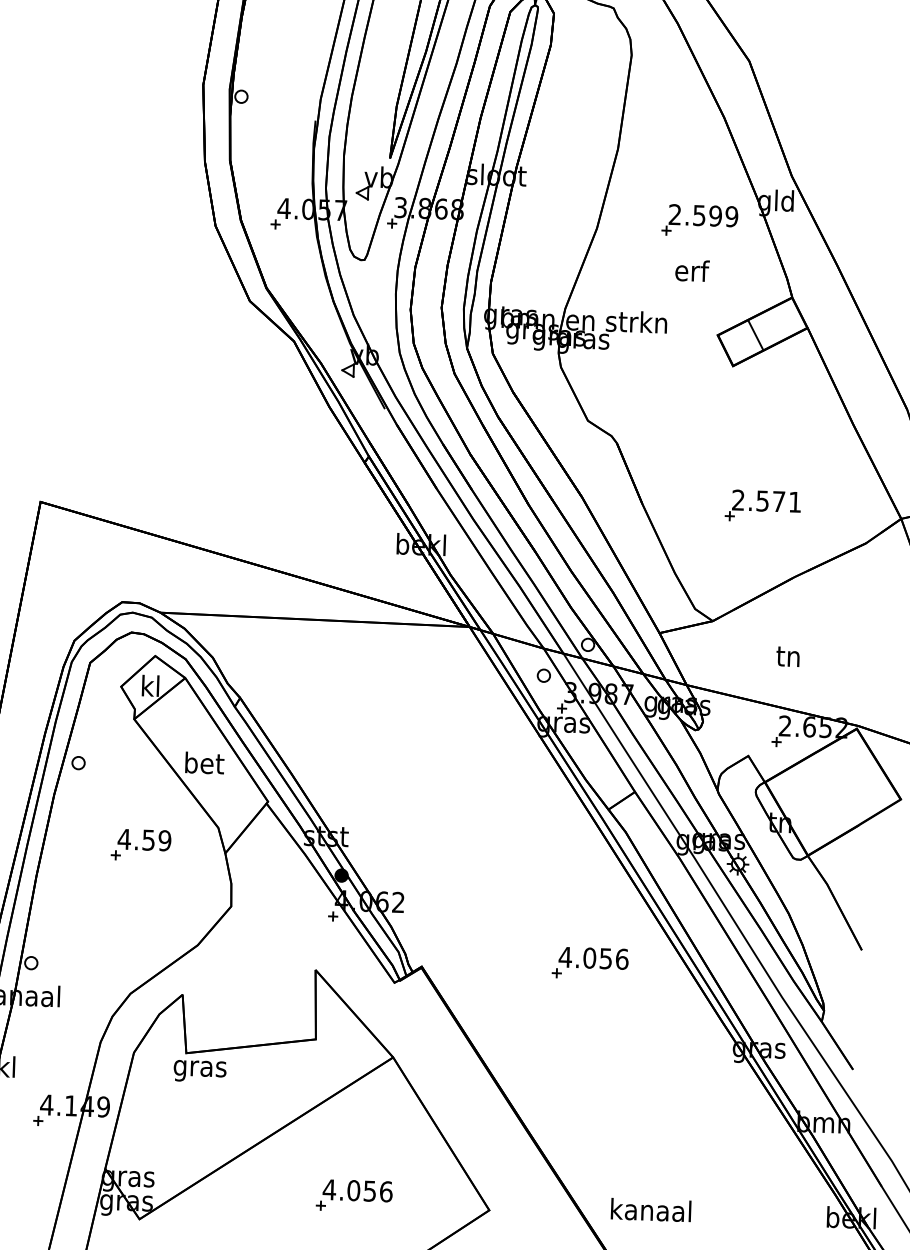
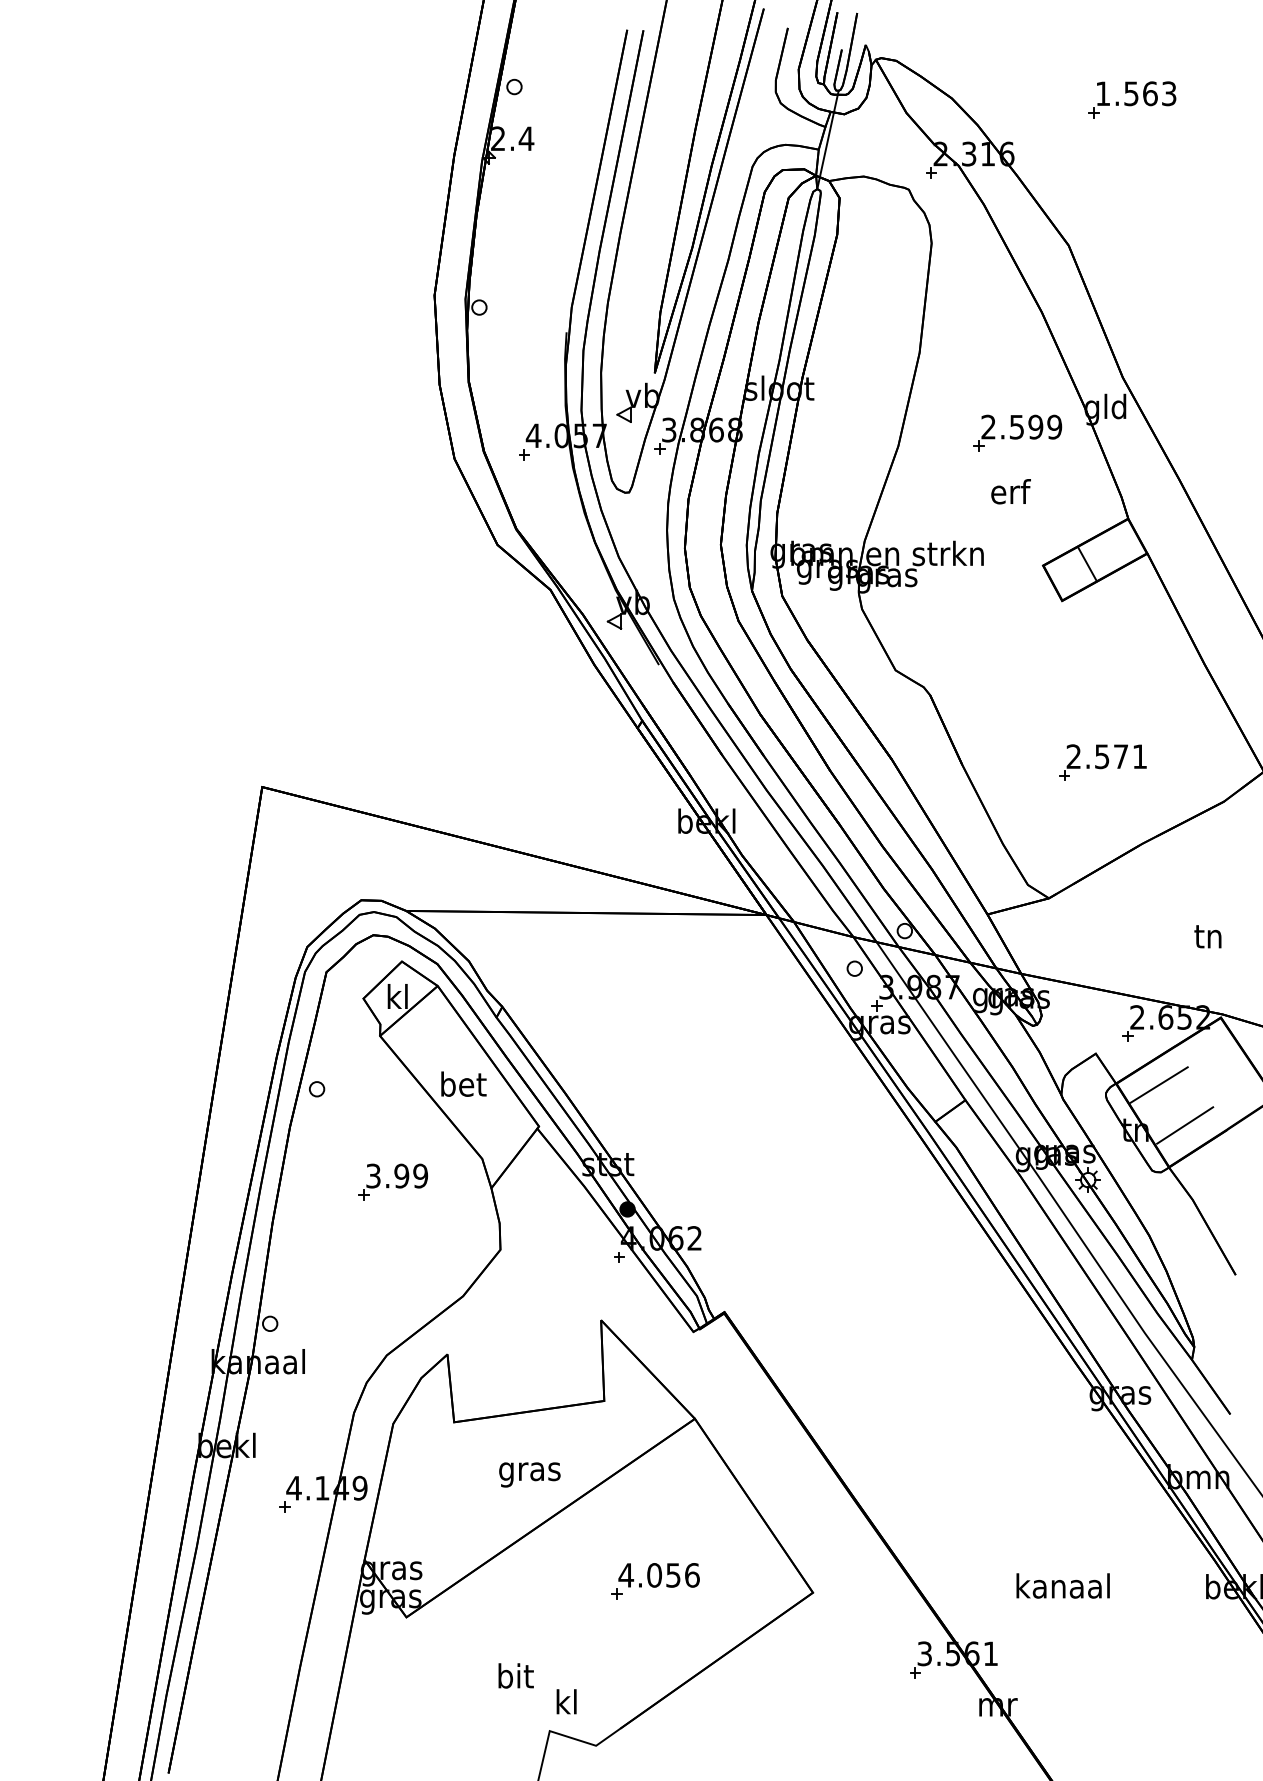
text: (787, 656) -> (1207, 936), moved
line: (801, 784) -> (1158, 1084), added
line: (823, 820) -> (1185, 1125), added
text: (136, 839) -> (387, 1175), 4.59 -> 3.99
part: (590, 963) -> (920, 1301), removed
text: (199, 1071) -> (529, 1474), moved
text: (650, 1209) -> (1062, 1585), moved

